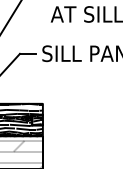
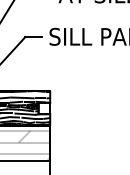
hatch: (37, 119) -> (44, 107), removed

